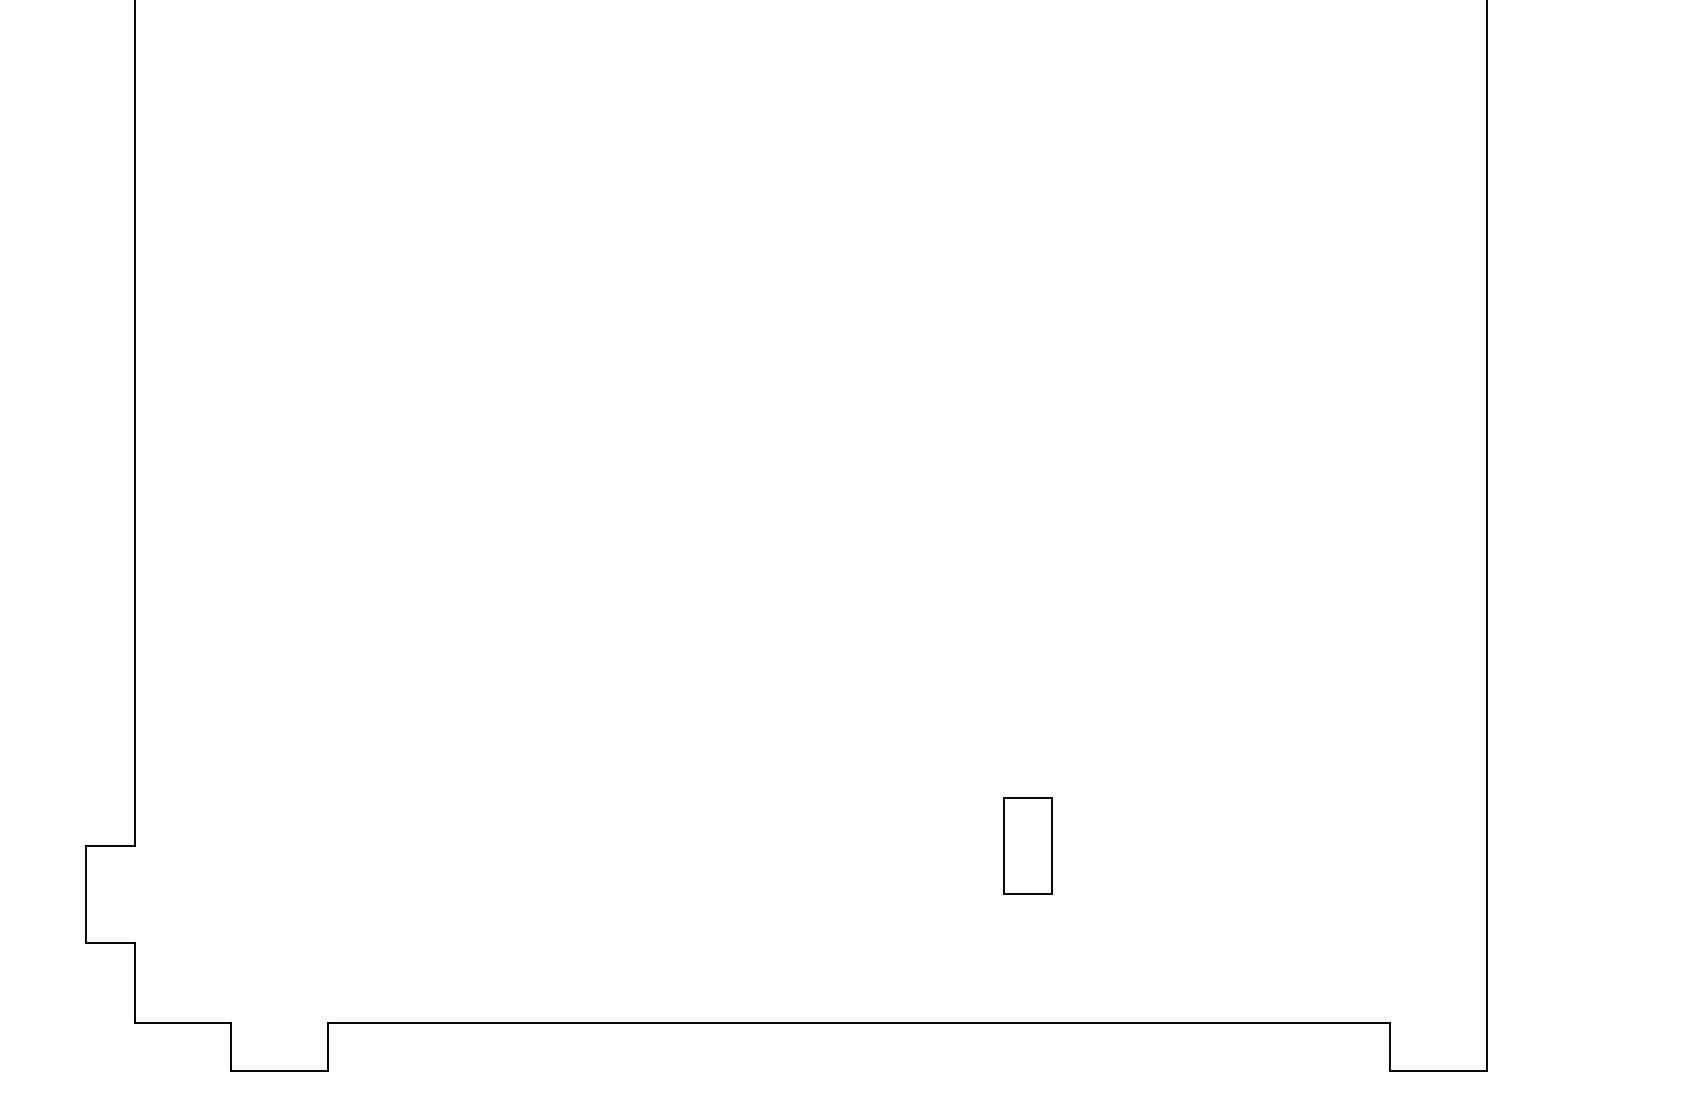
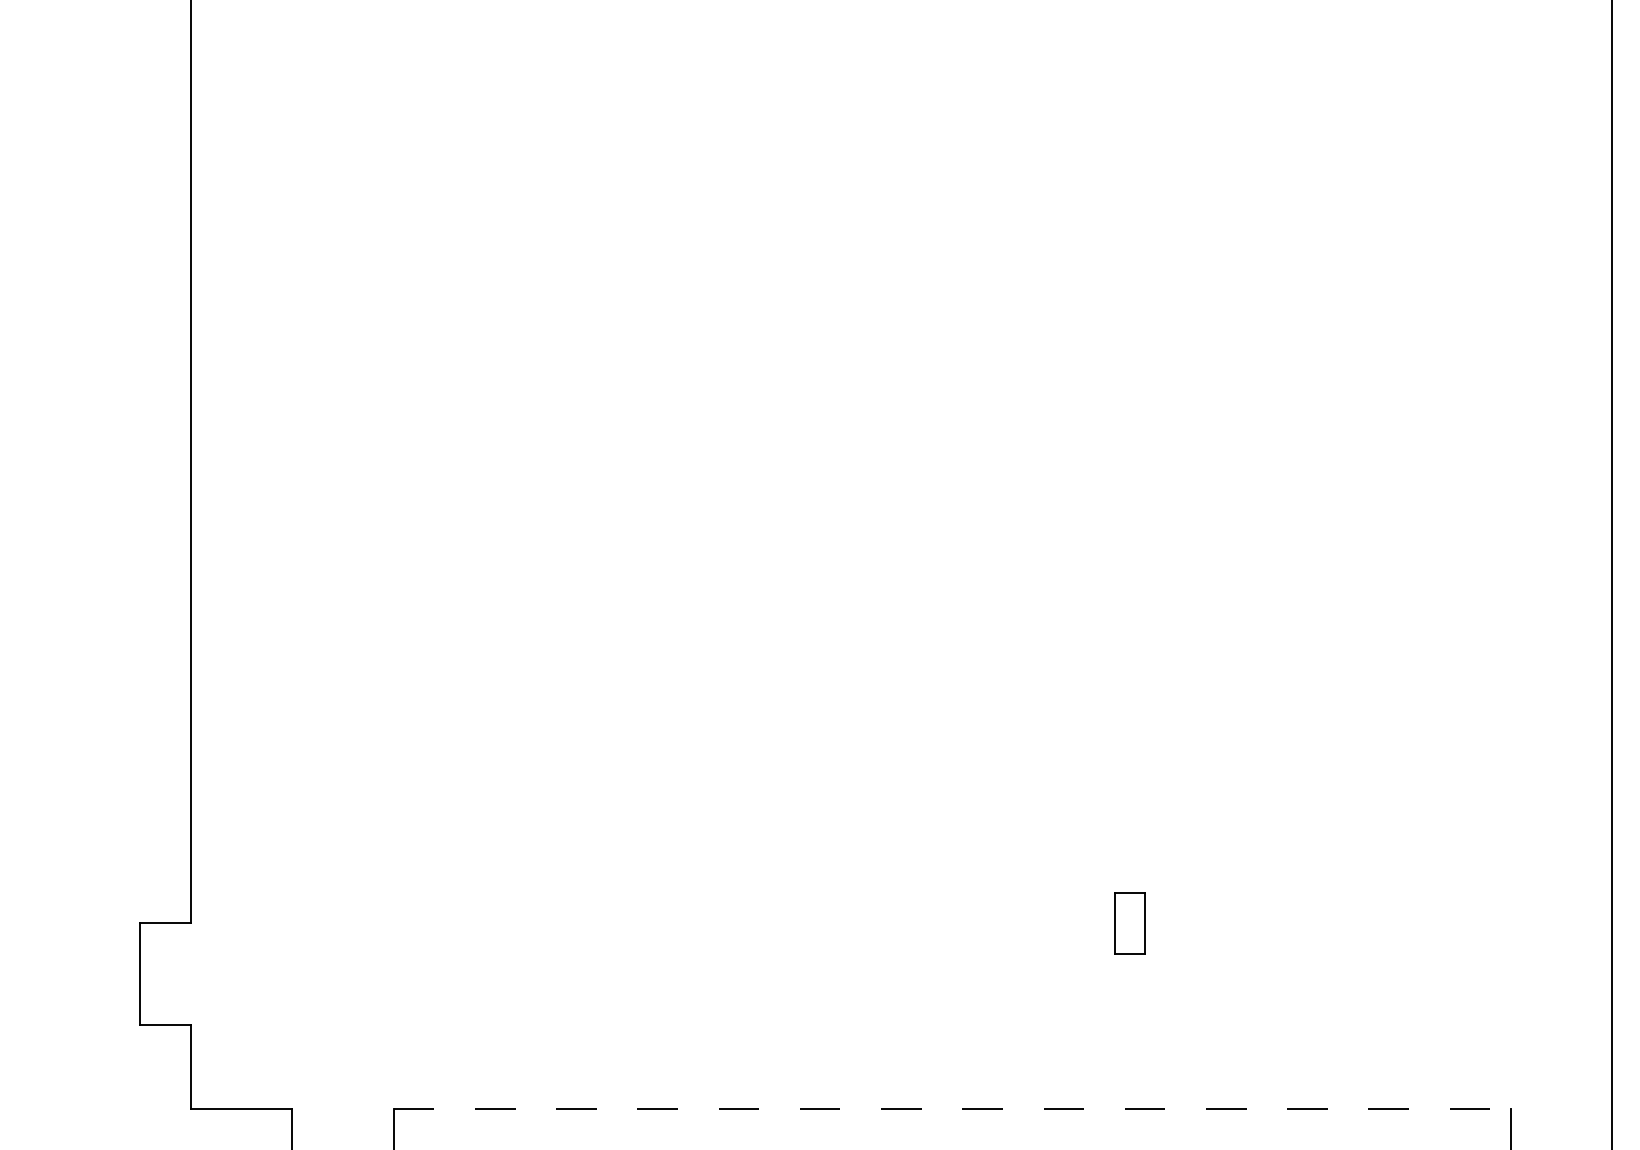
part: (1027, 845) -> (1129, 922), size x0.6
line: (859, 1022) -> (952, 1108), solid -> dashed

